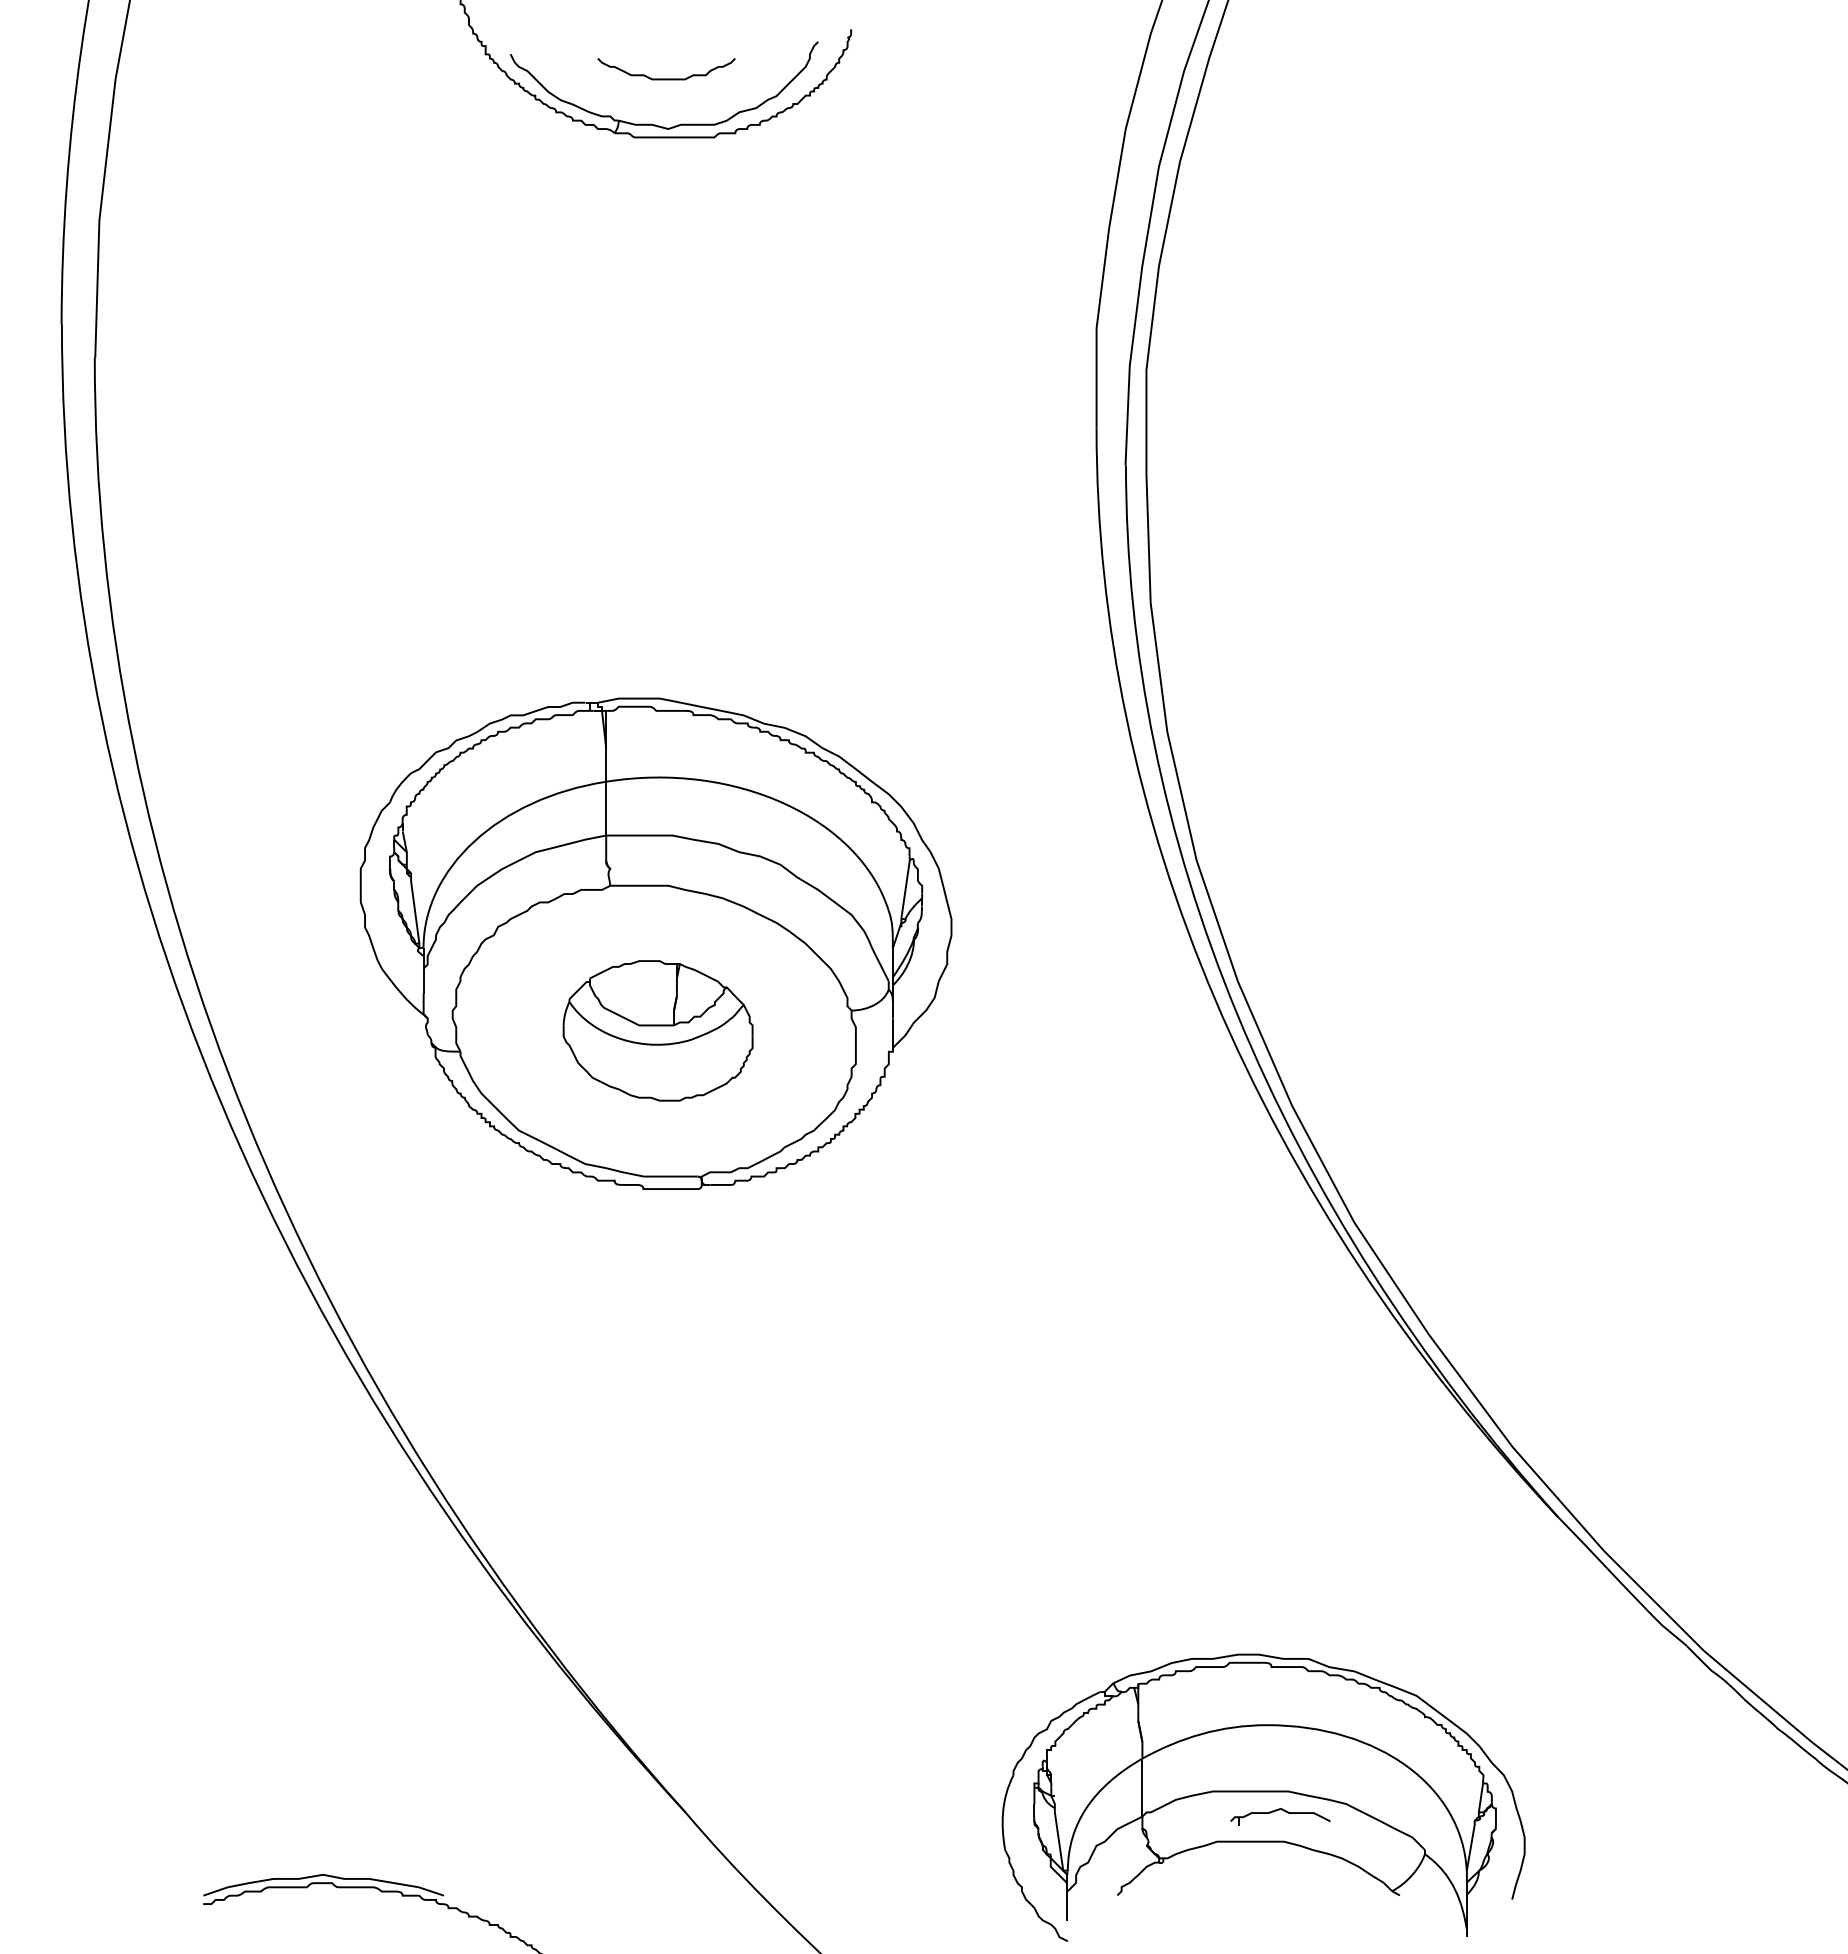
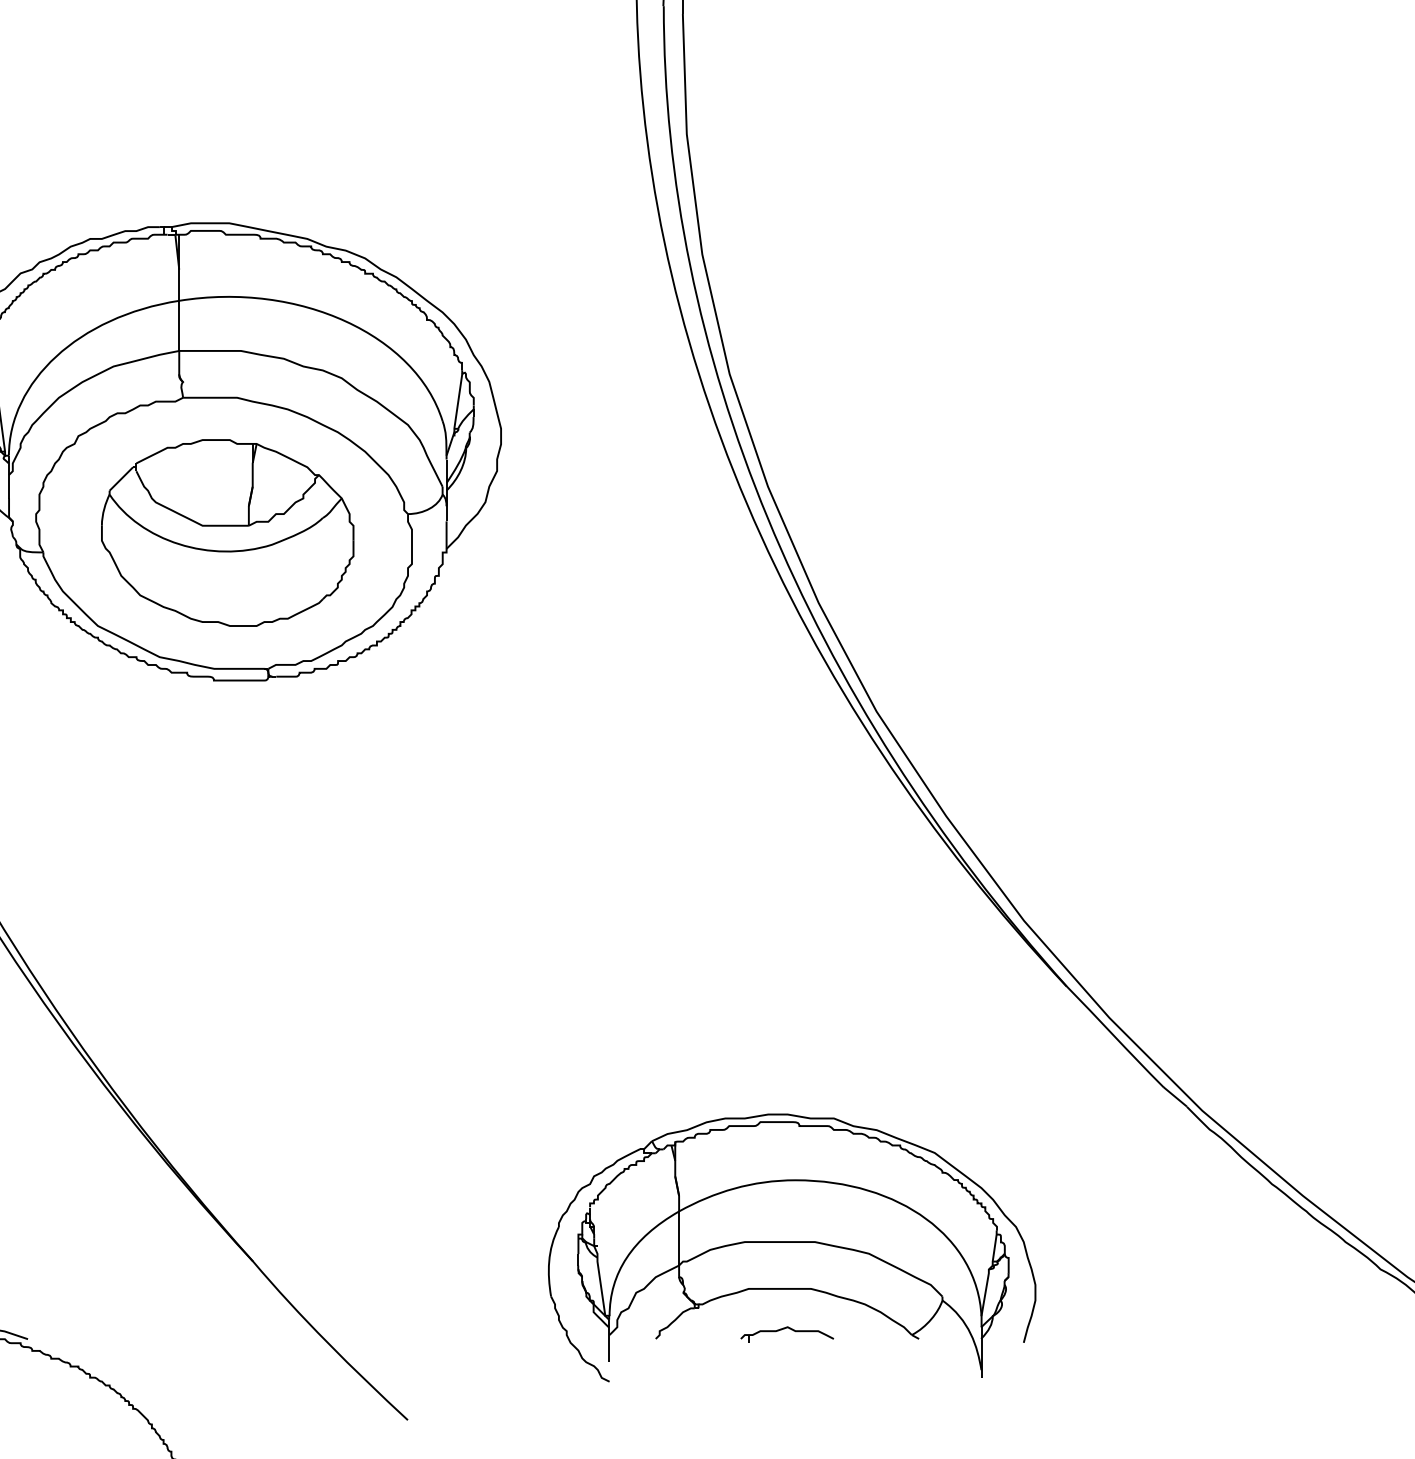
part: (657, 1030) -> (227, 532), size x1.43
part: (1280, 1816) -> (787, 1334), moved

